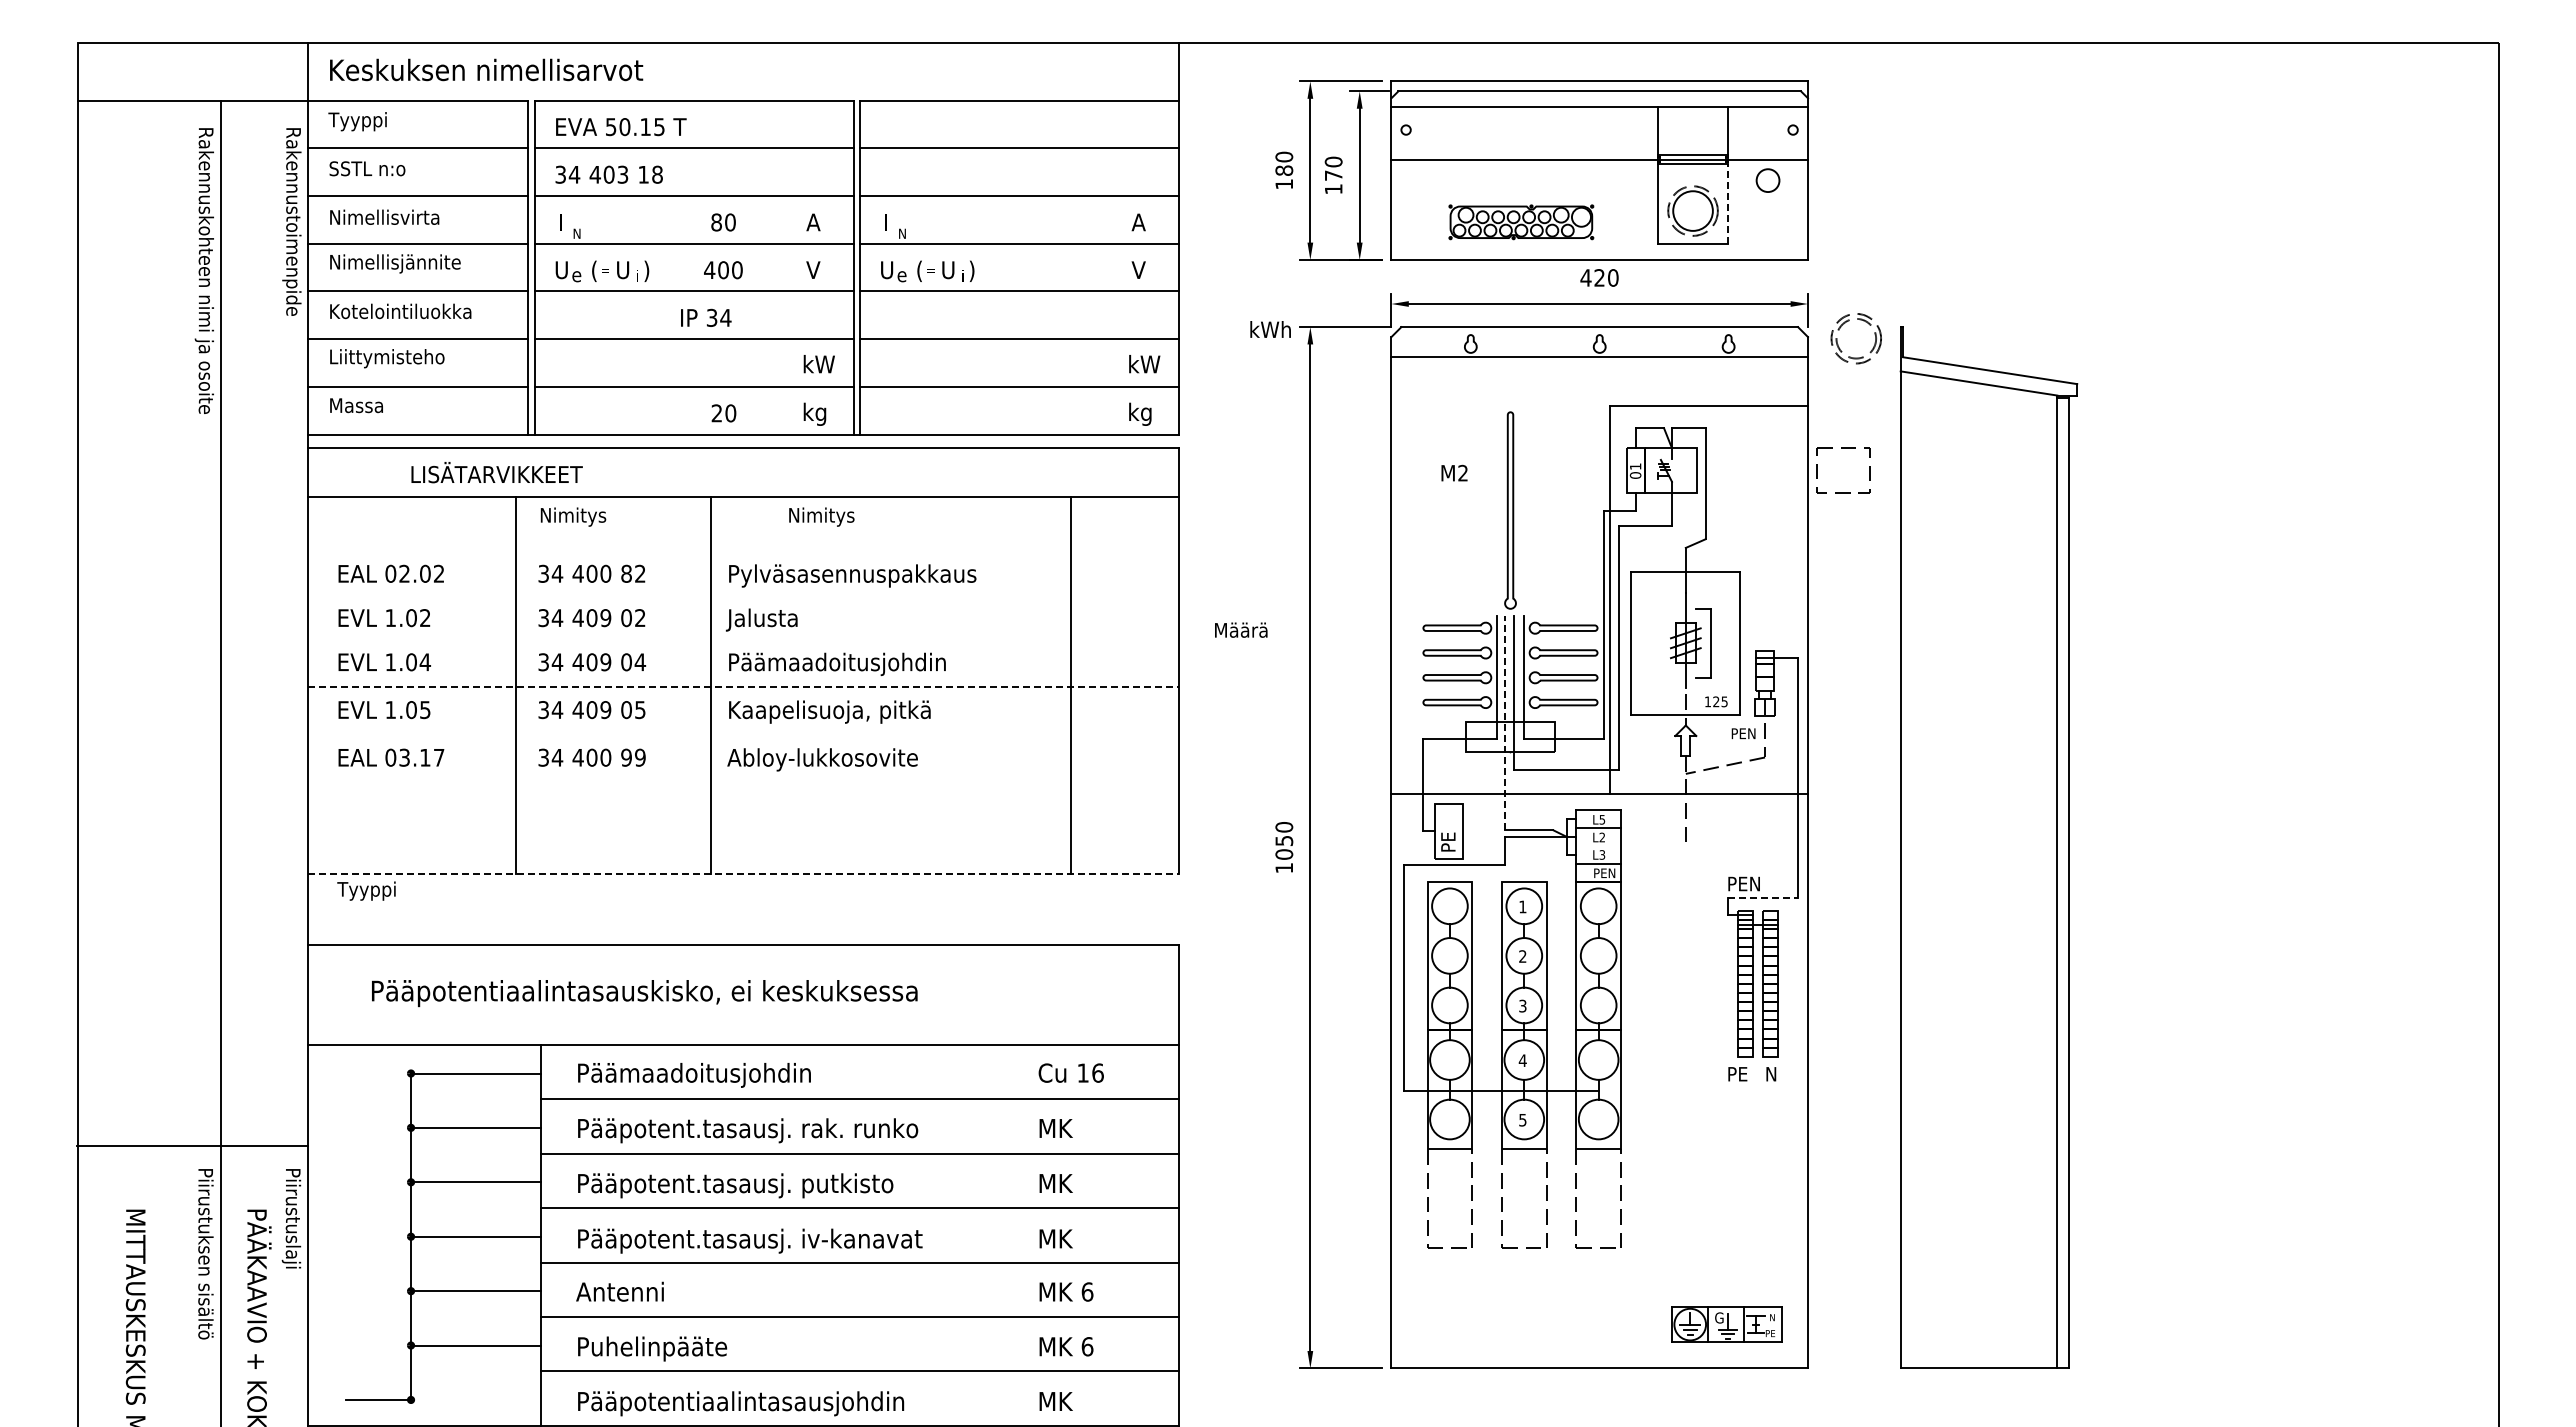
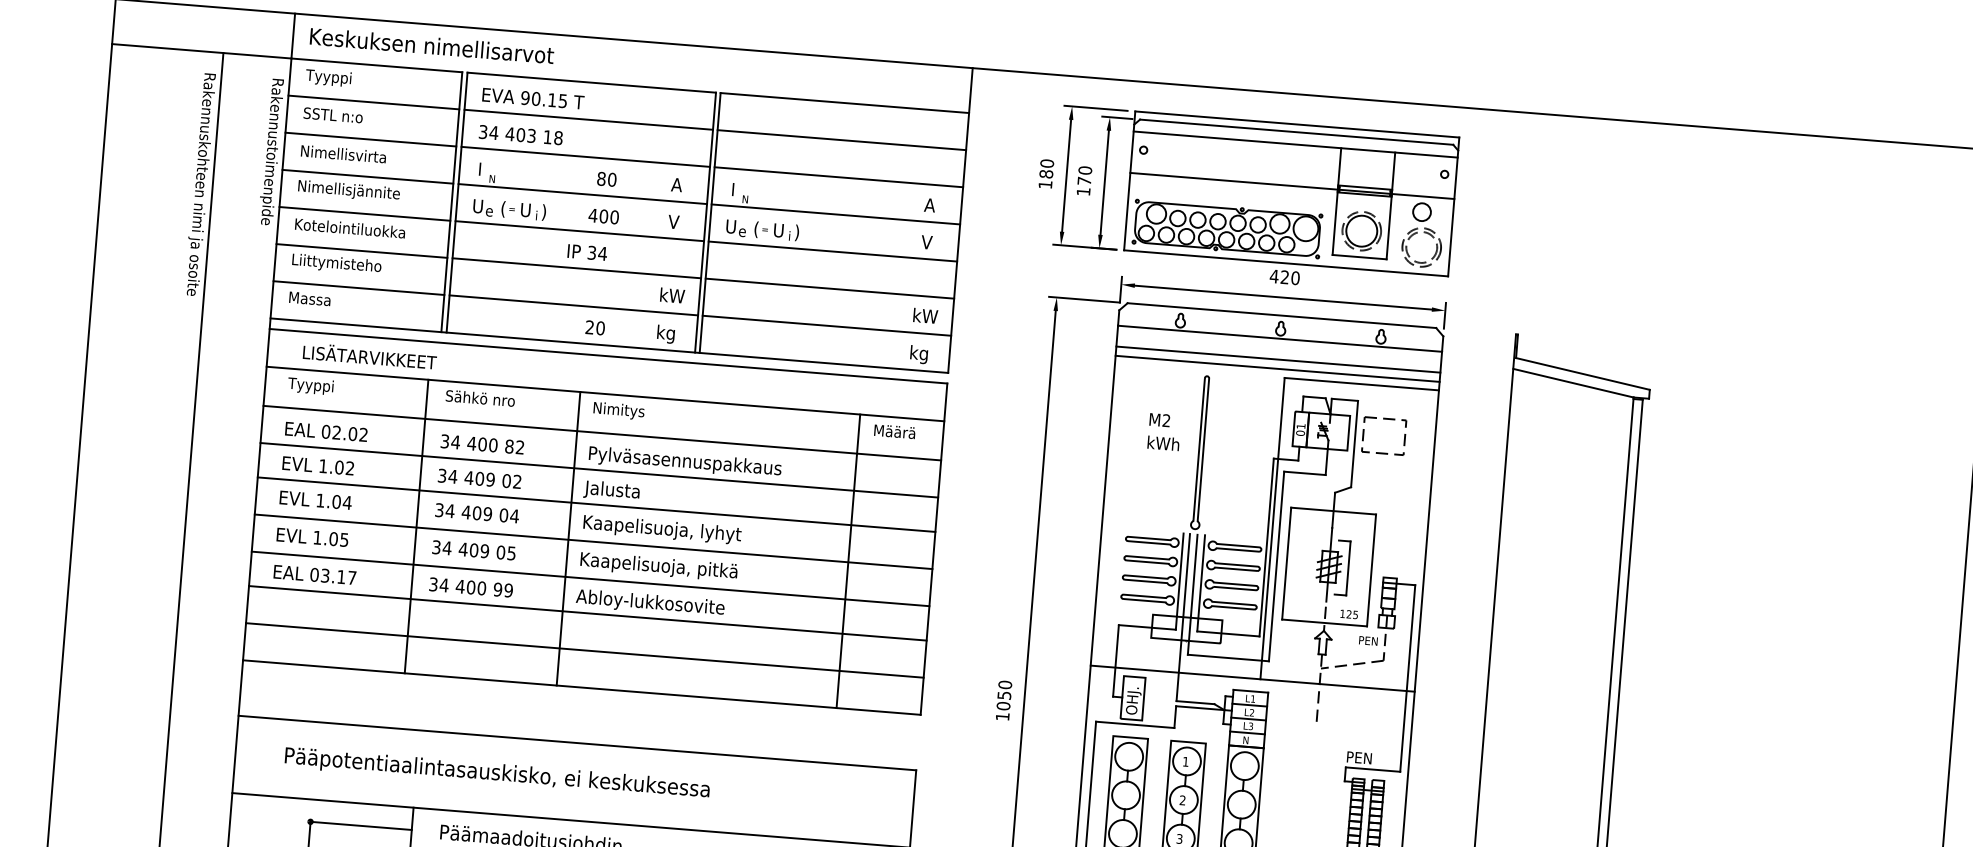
text: (610, 126) -> (524, 97), 50.15 -> 90.15
line: (1727, 203) -> (1389, 227), dashed -> solid
part: (1521, 222) -> (1227, 229), size x1.67
part: (1841, 327) -> (1410, 237), moved
text: (1270, 329) -> (1163, 443), moved
line: (1599, 383) -> (1278, 359), added
line: (1599, 395) -> (1277, 368), added
part: (1843, 448) -> (1385, 418), moved
text: (496, 472) -> (369, 356), moved
text: (584, 516) -> (480, 399), Nimitys -> Sähkö nro
text: (821, 516) -> (618, 410), moved
line: (743, 547) -> (602, 433), added
line: (743, 594) -> (599, 470), added
text: (1241, 629) -> (895, 431), moved
line: (743, 639) -> (596, 505), added
text: (838, 664) -> (668, 530), Päämaadoitusjohdin -> Kaapelisuoja, lyhyt
line: (743, 686) -> (593, 541), dashed -> solid
line: (1504, 722) -> (1183, 617), dashed -> solid
line: (743, 734) -> (590, 578), added
line: (743, 778) -> (587, 613), added
text: (1602, 819) -> (1253, 698), L5 -> L1
line: (743, 826) -> (584, 650), added
text: (1450, 834) -> (1134, 700), PE -> OHJ.
line: (1598, 845) -> (1248, 718), added
text: (1605, 873) -> (1252, 741), PEN -> N
line: (743, 874) -> (581, 687), dashed -> solid
text: (366, 890) -> (310, 385), moved
line: (1762, 897) -> (1372, 769), dashed -> solid

